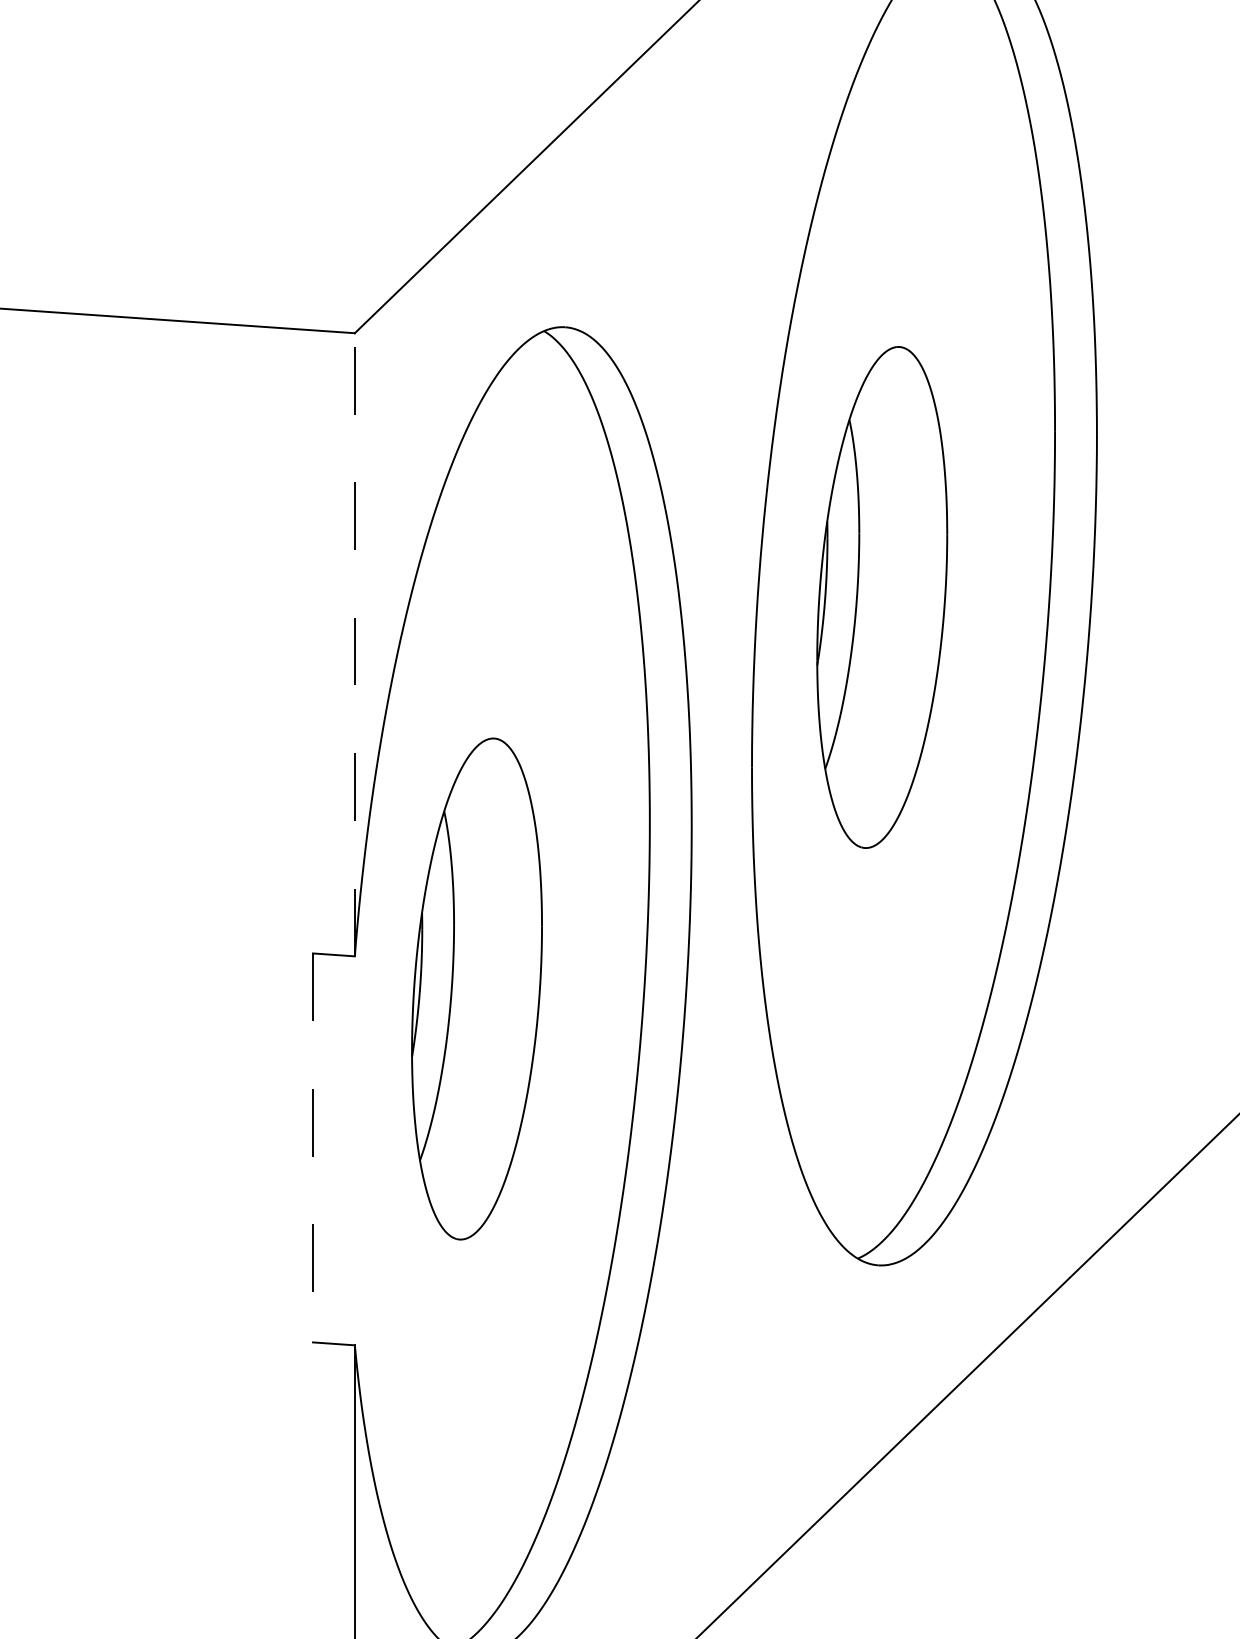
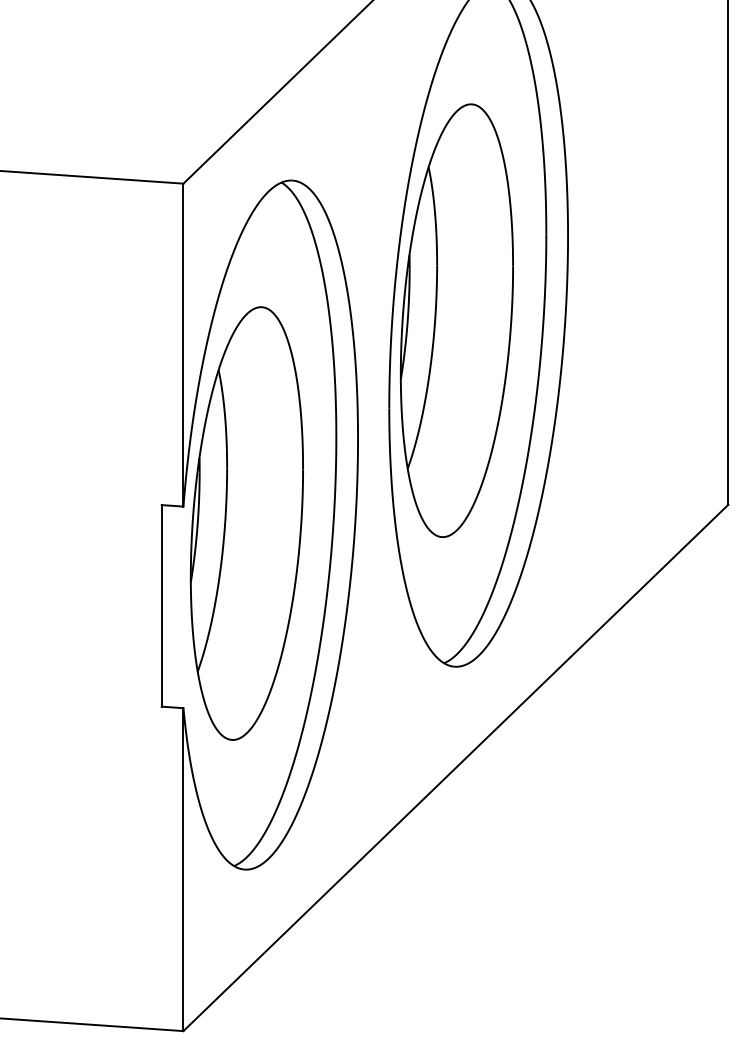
part: (881, 597) -> (456, 320), size x1.67
line: (354, 643) -> (183, 344), dashed -> solid
part: (476, 988) -> (246, 523), size x1.67
line: (312, 1147) -> (161, 605), dashed -> solid

